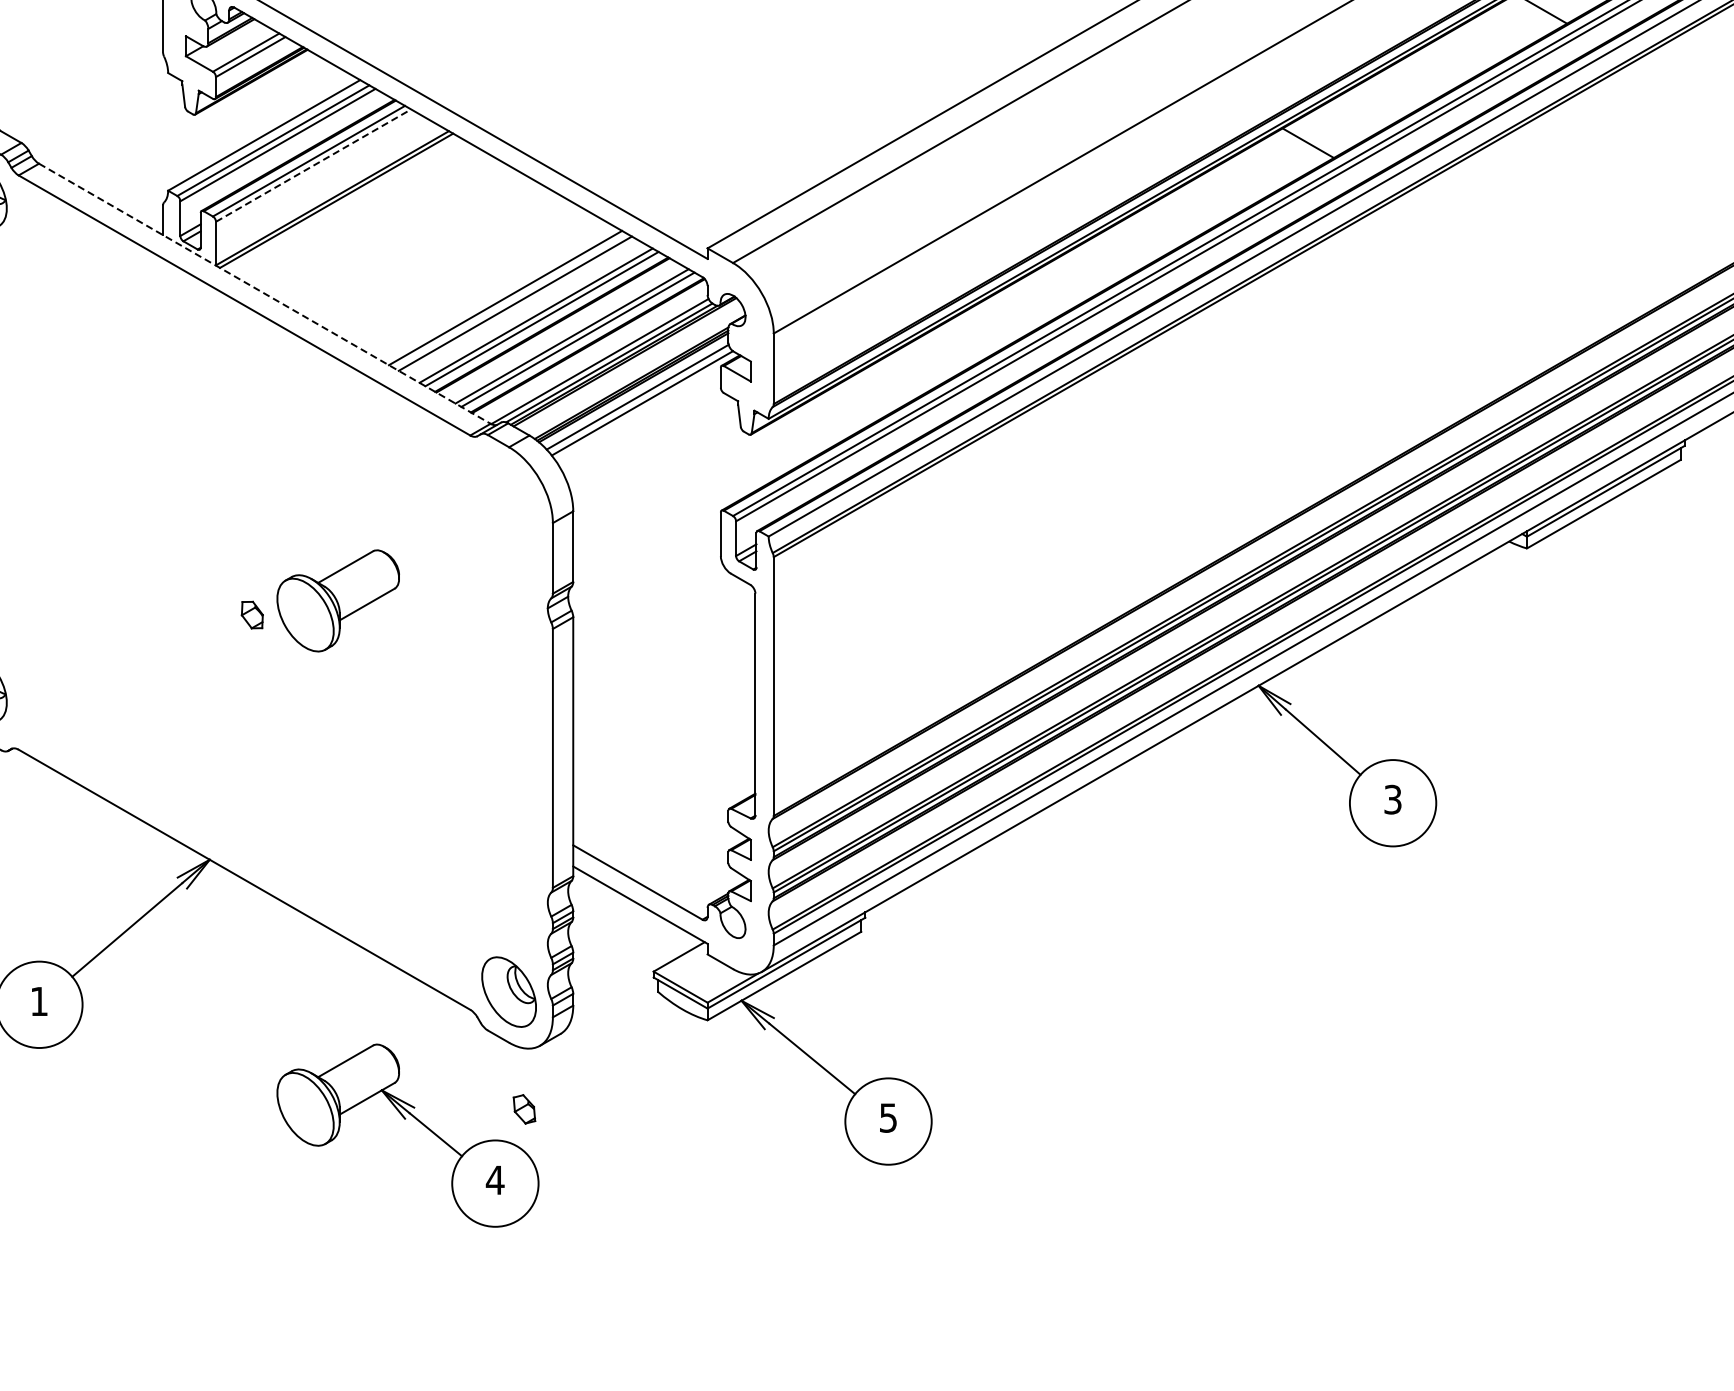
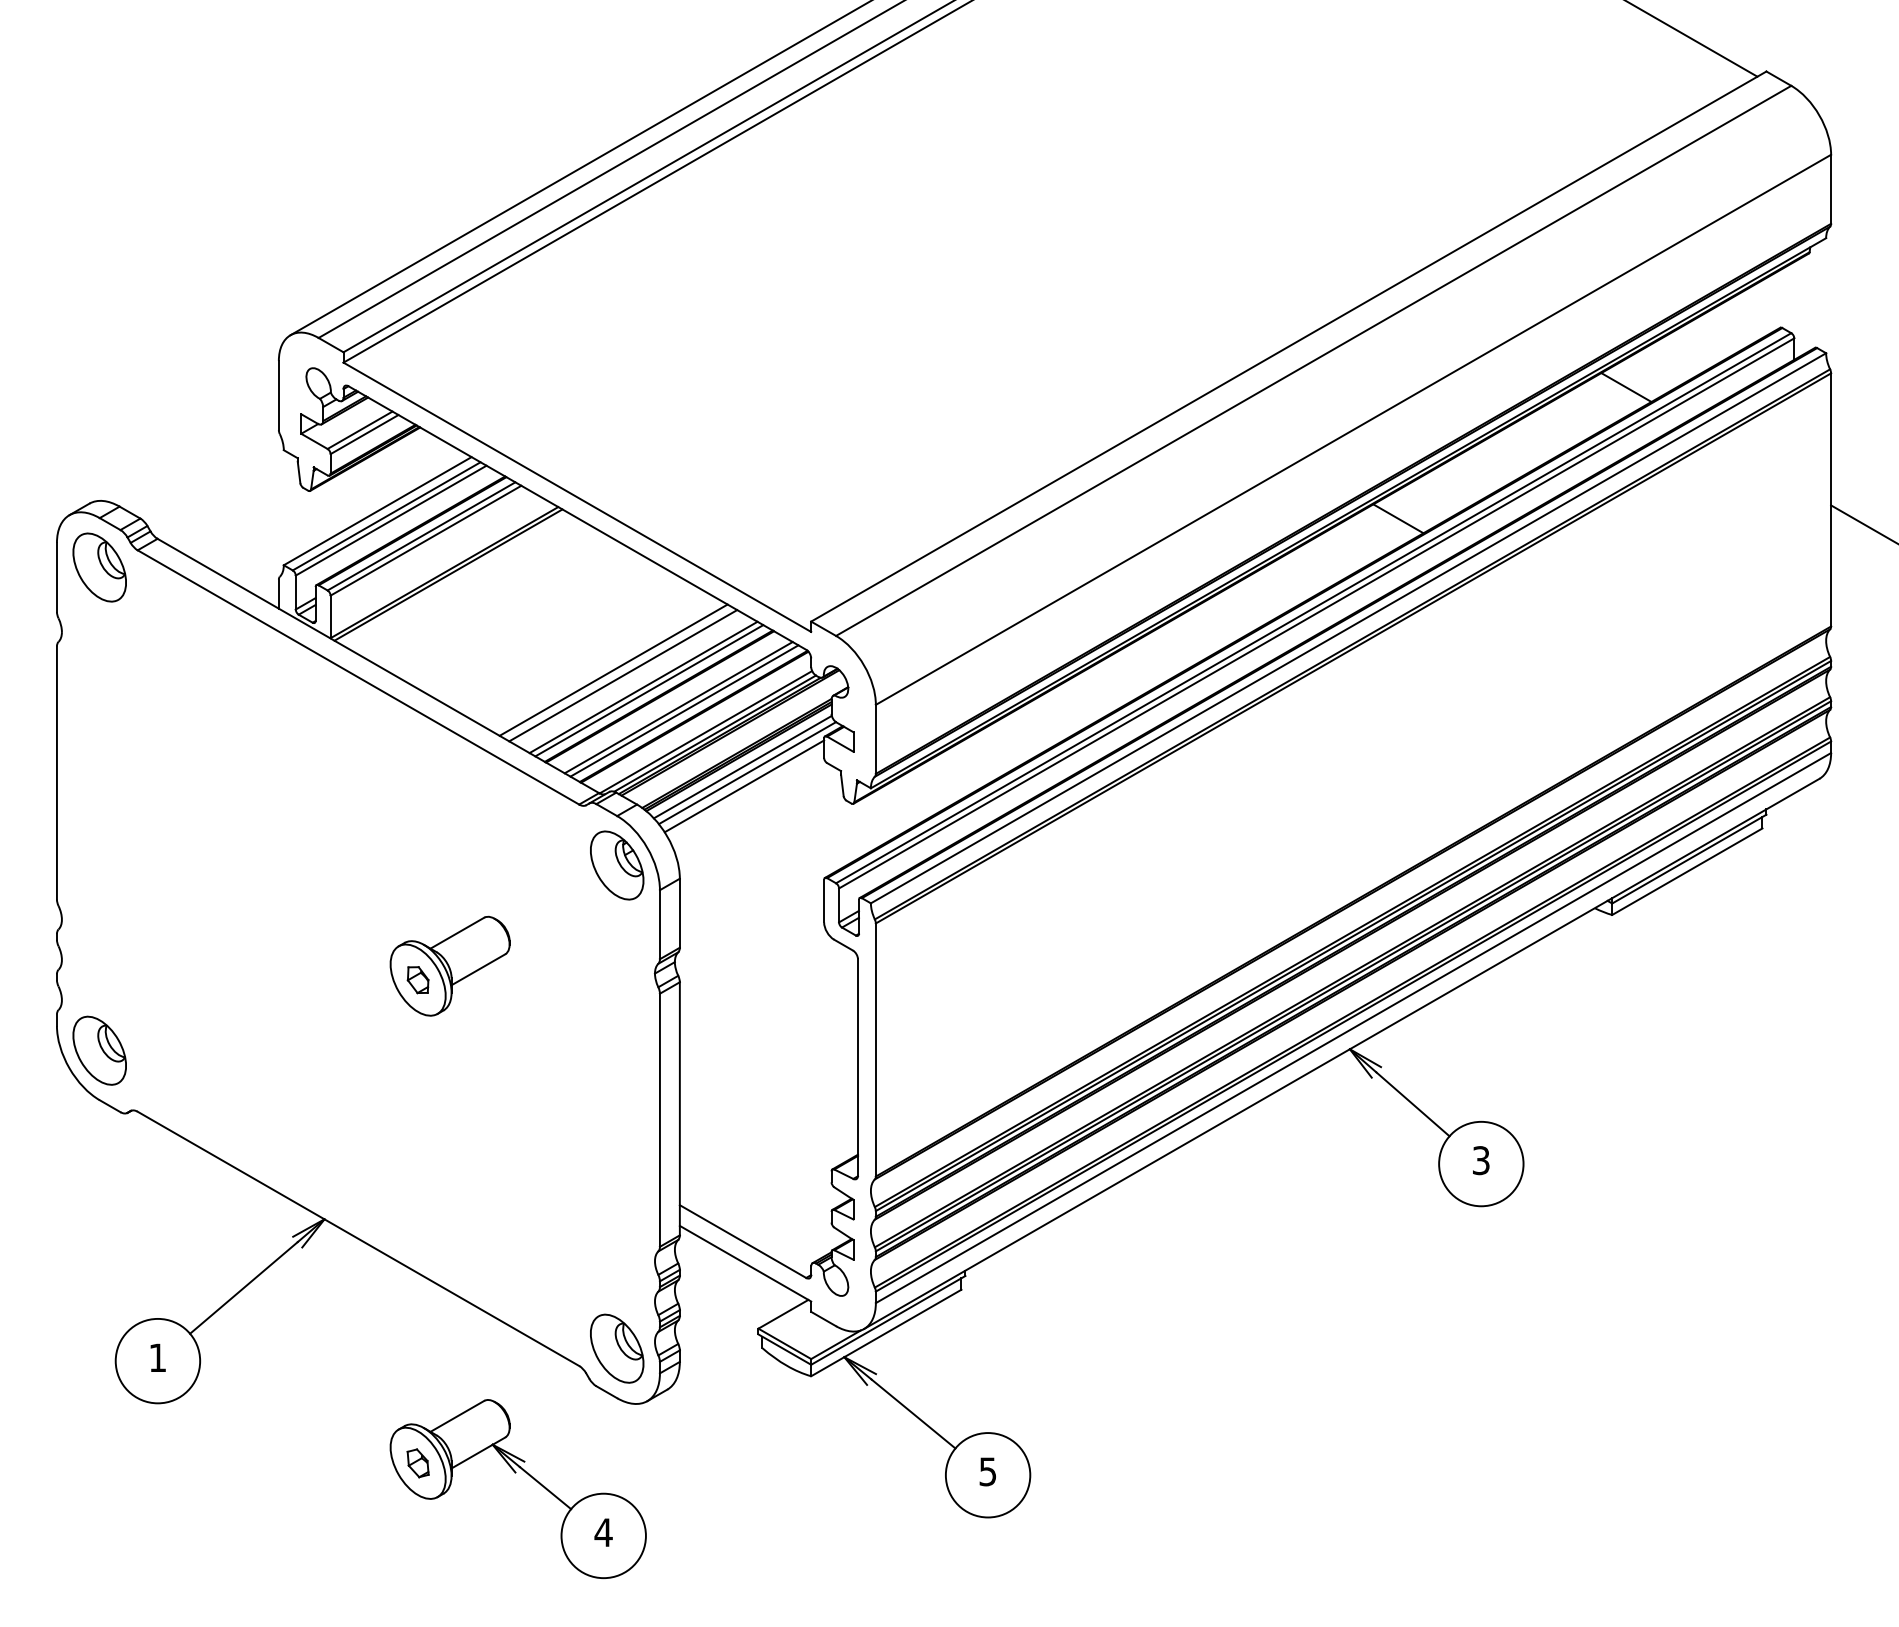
line: (314, 165) -> (426, 540), dashed -> solid
line: (265, 293) -> (378, 665), dashed -> solid
line: (639, 417) -> (744, 786), added
part: (509, 497) -> (617, 865), added
part: (251, 615) -> (417, 980), moved
part: (523, 1109) -> (417, 1463), moved

